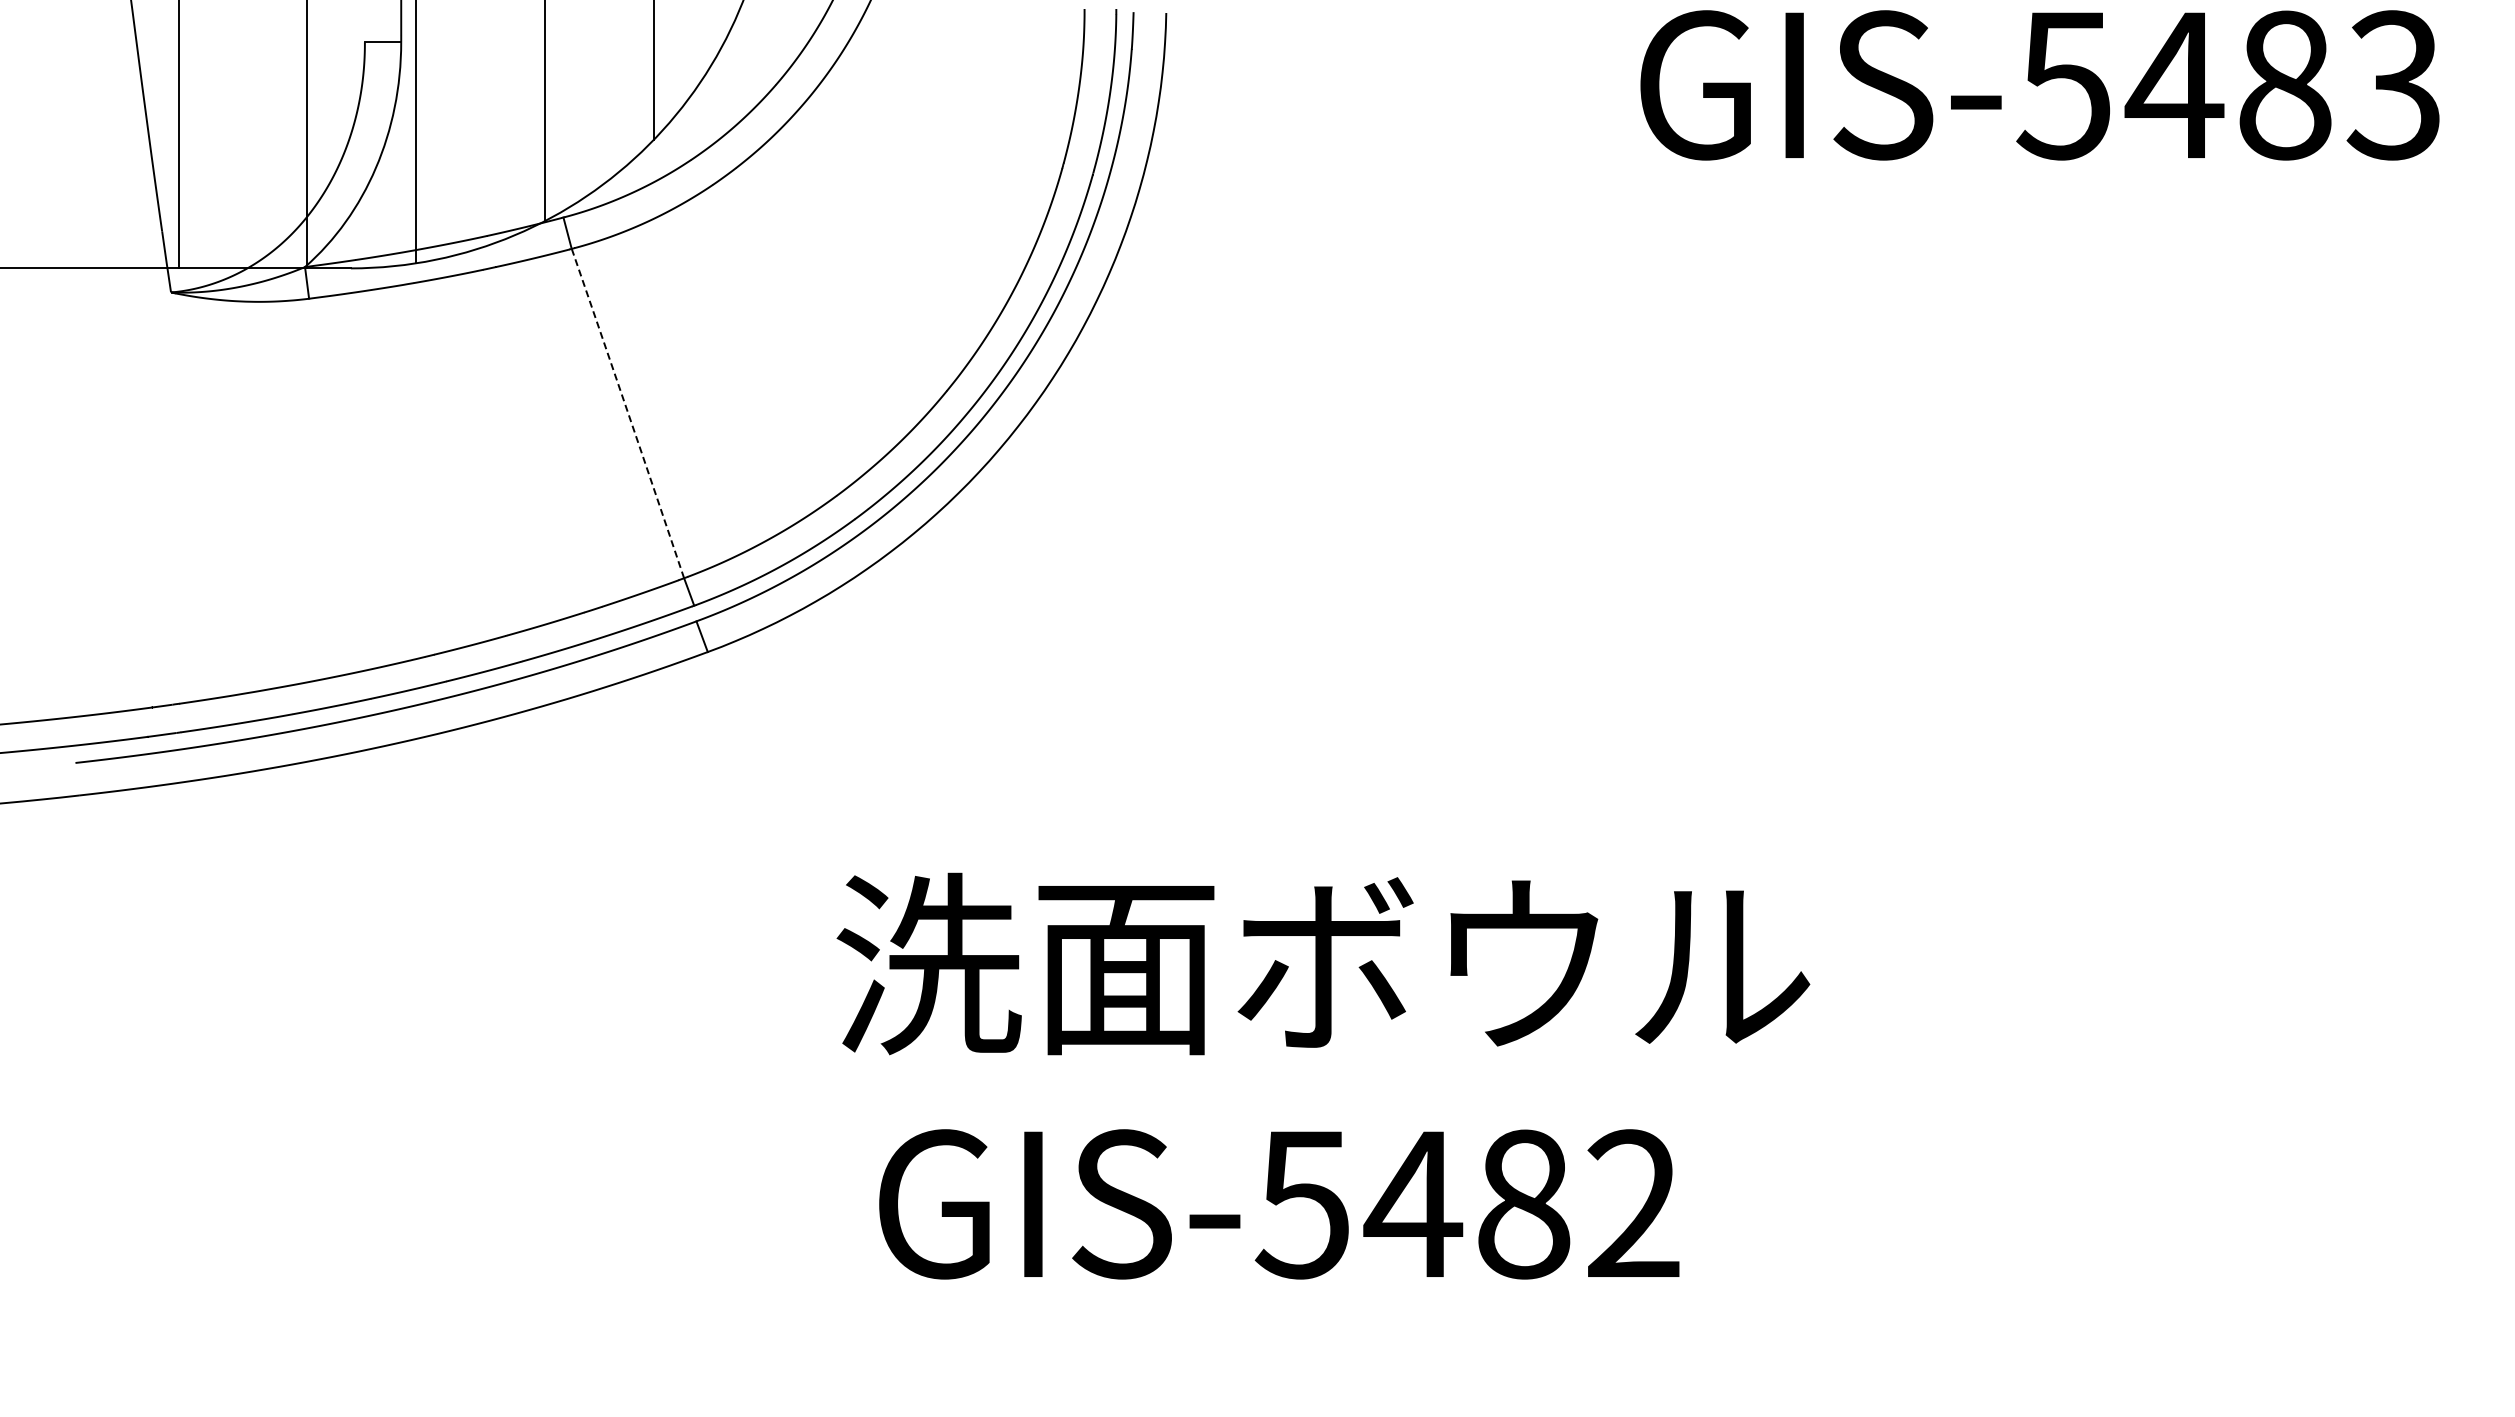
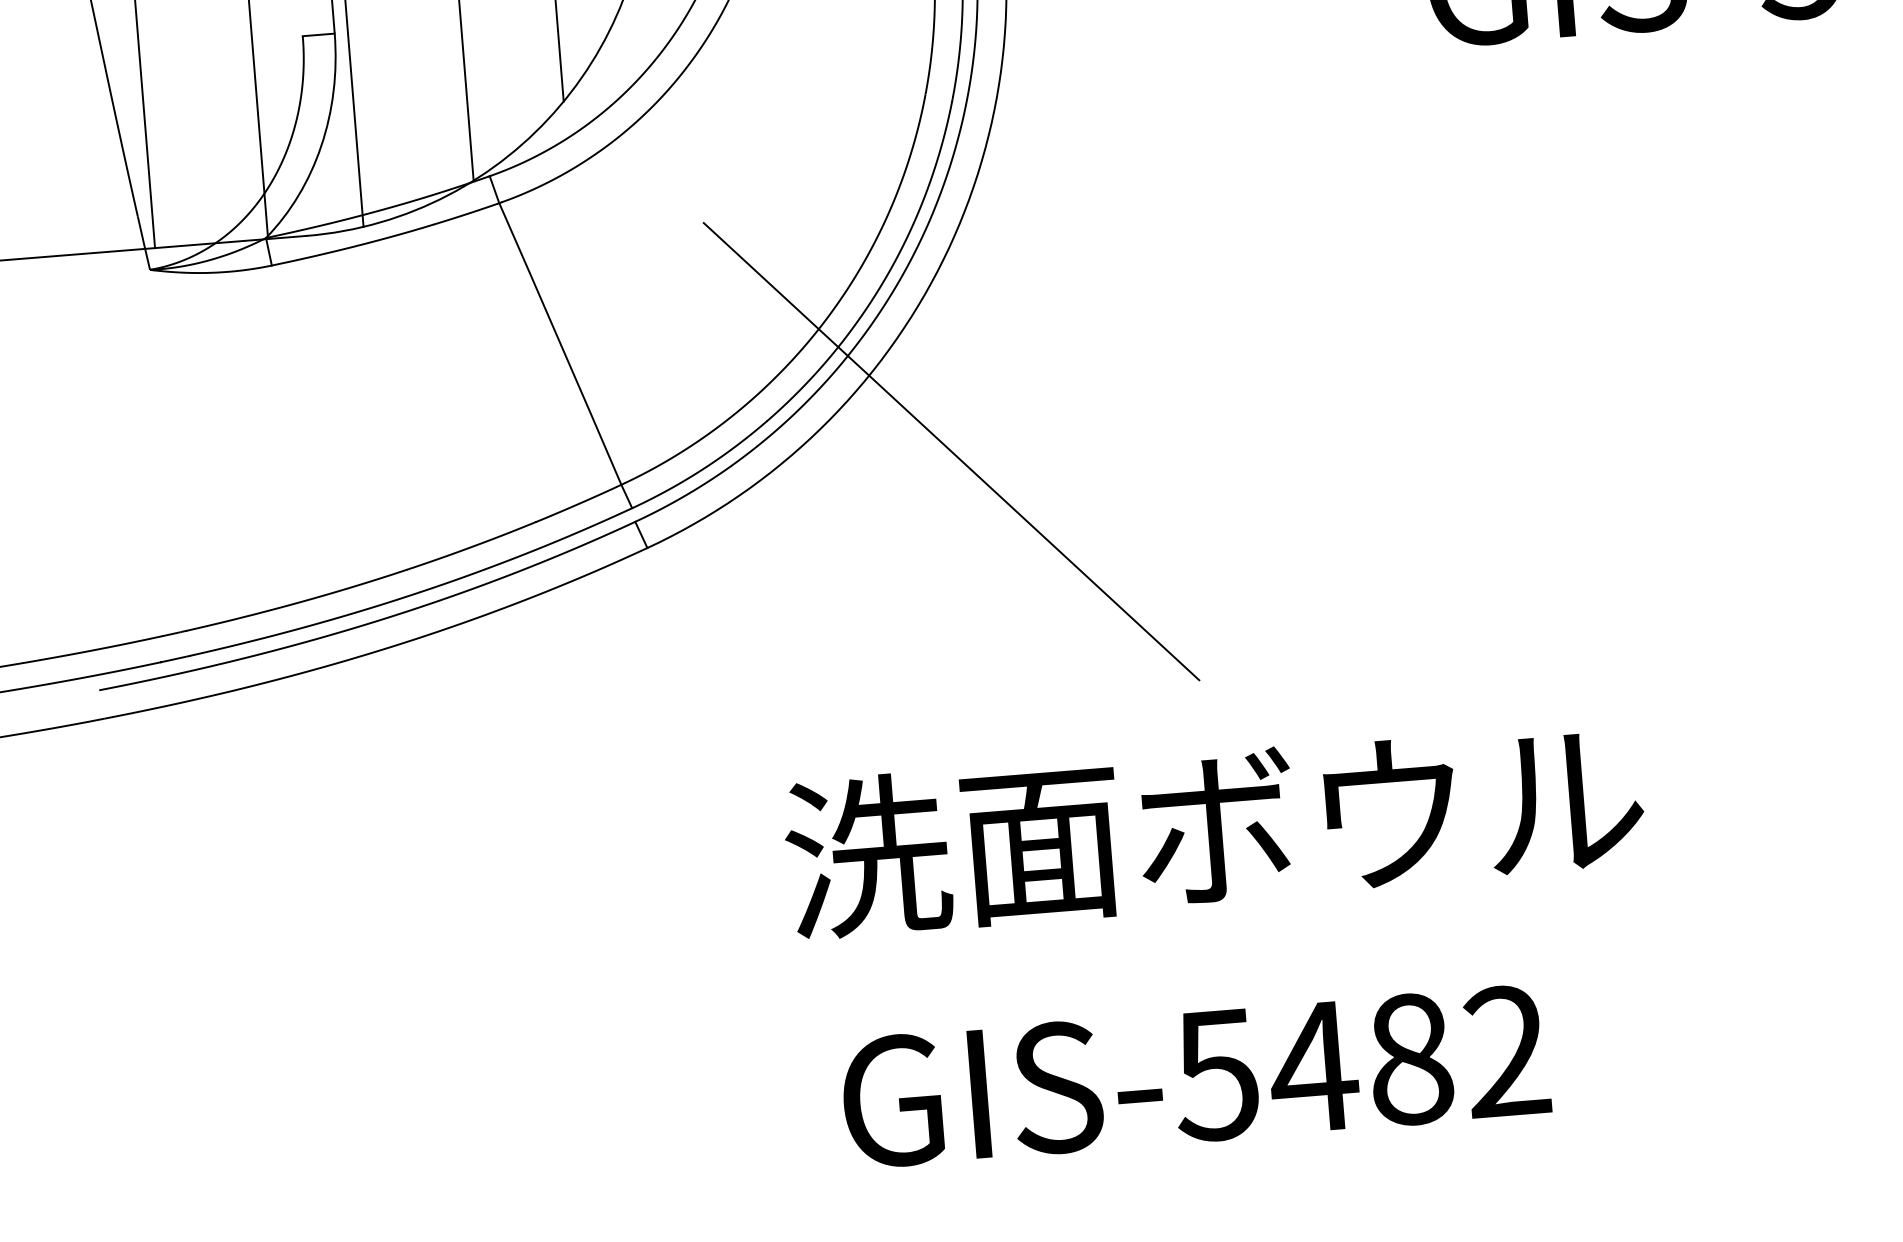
arc: (628, 413) -> (560, 343), dashed -> solid
line: (1060, 570) -> (951, 451), added
text: (1323, 963) -> (1214, 827), moved
text: (1279, 1204) -> (1195, 1076), moved

